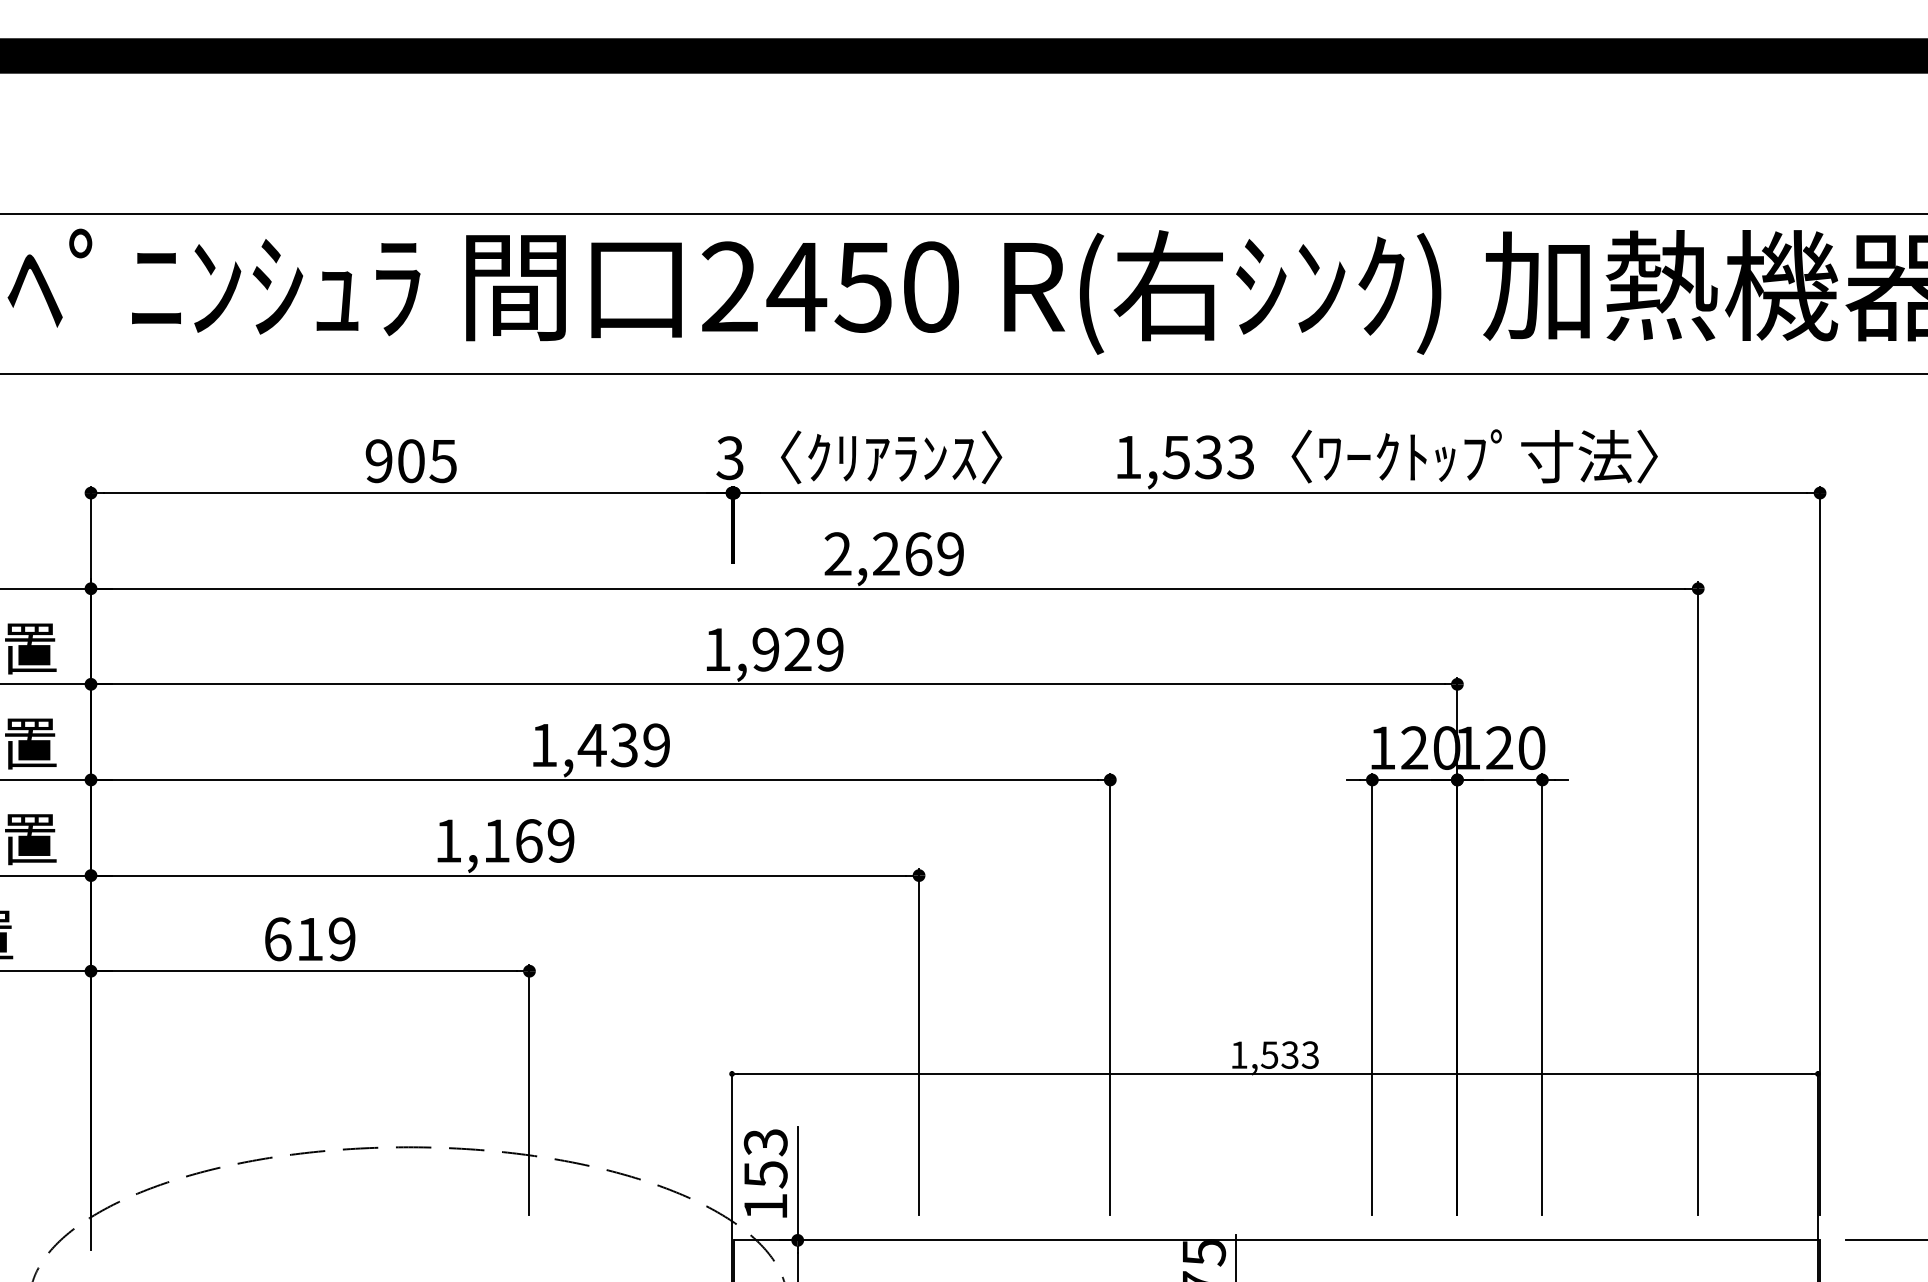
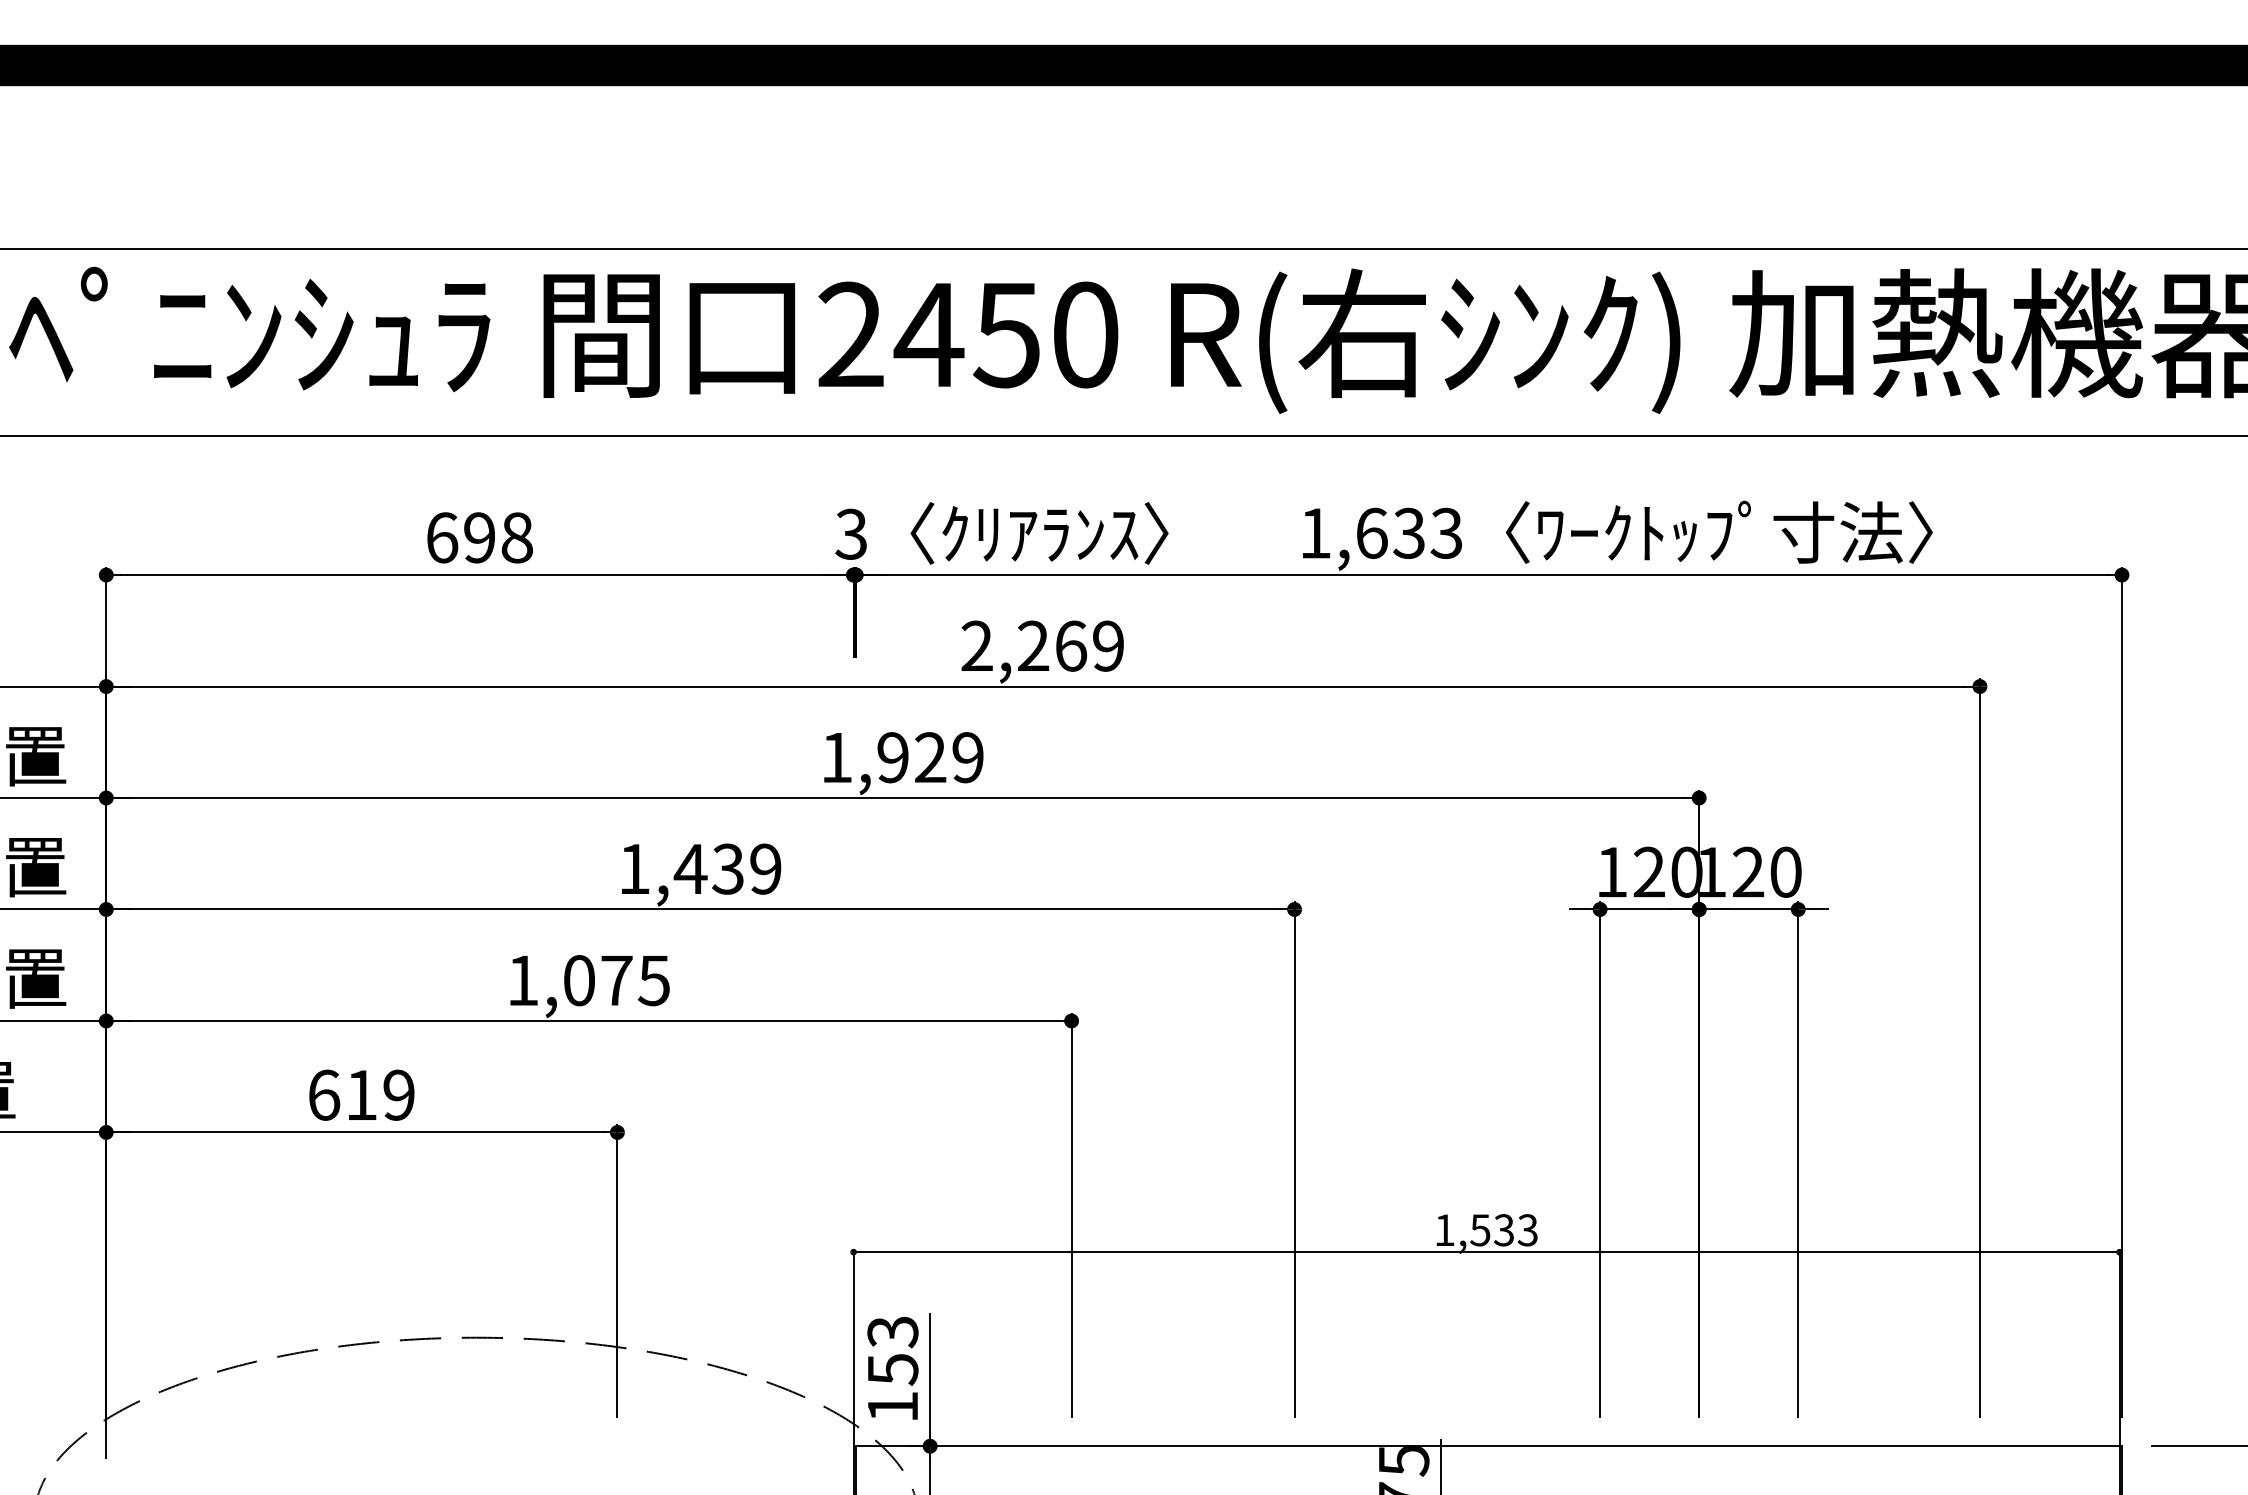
text: (1176, 456) -> (1371, 532), 1,533 -> 1,633
text: (411, 460) -> (479, 537), 905 -> 698
text: (528, 840) -> (616, 980), 1,169 -> 1,075

